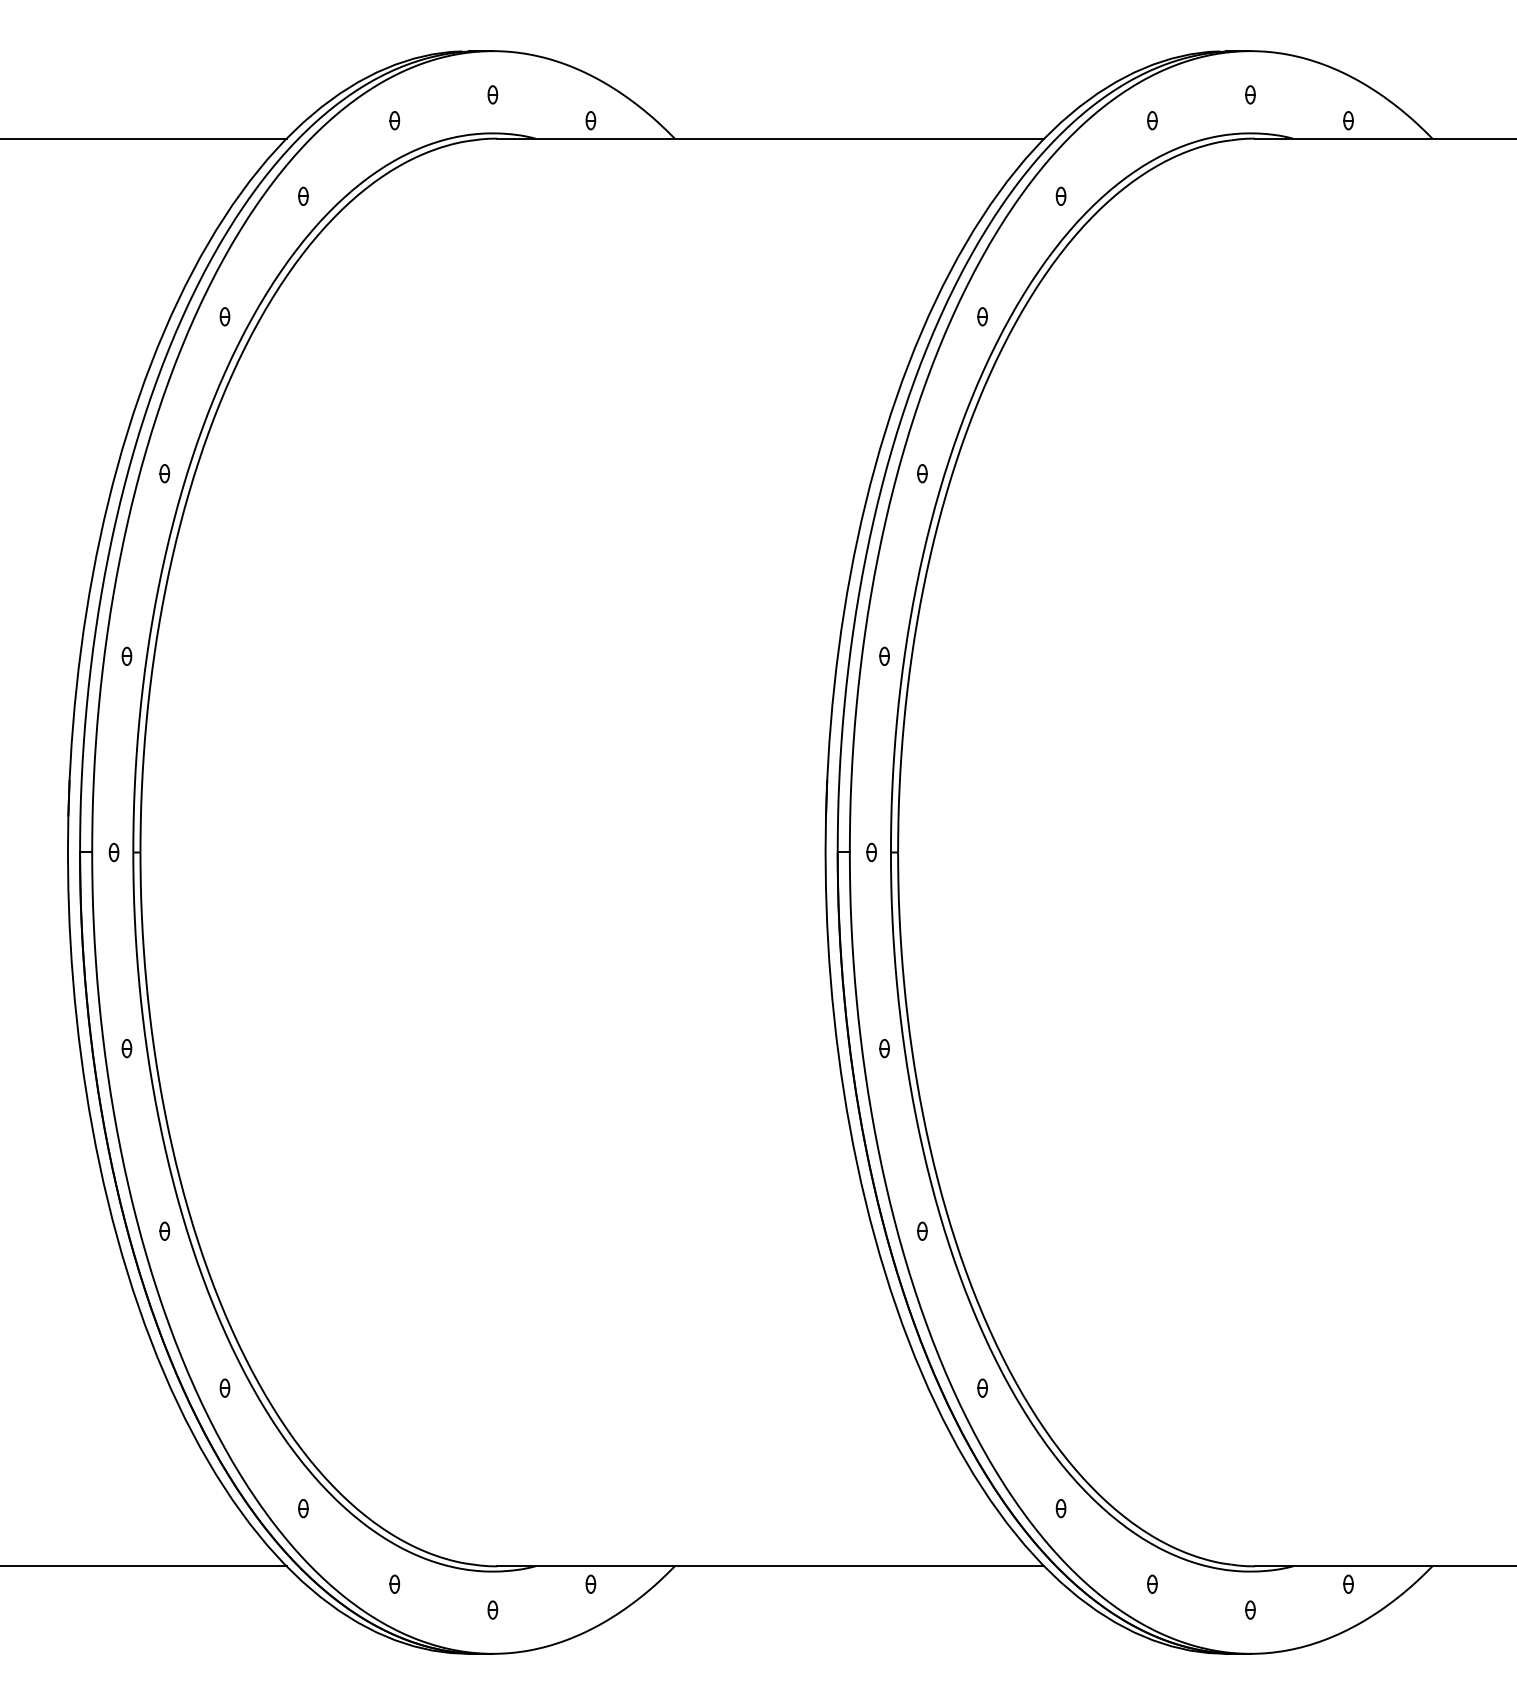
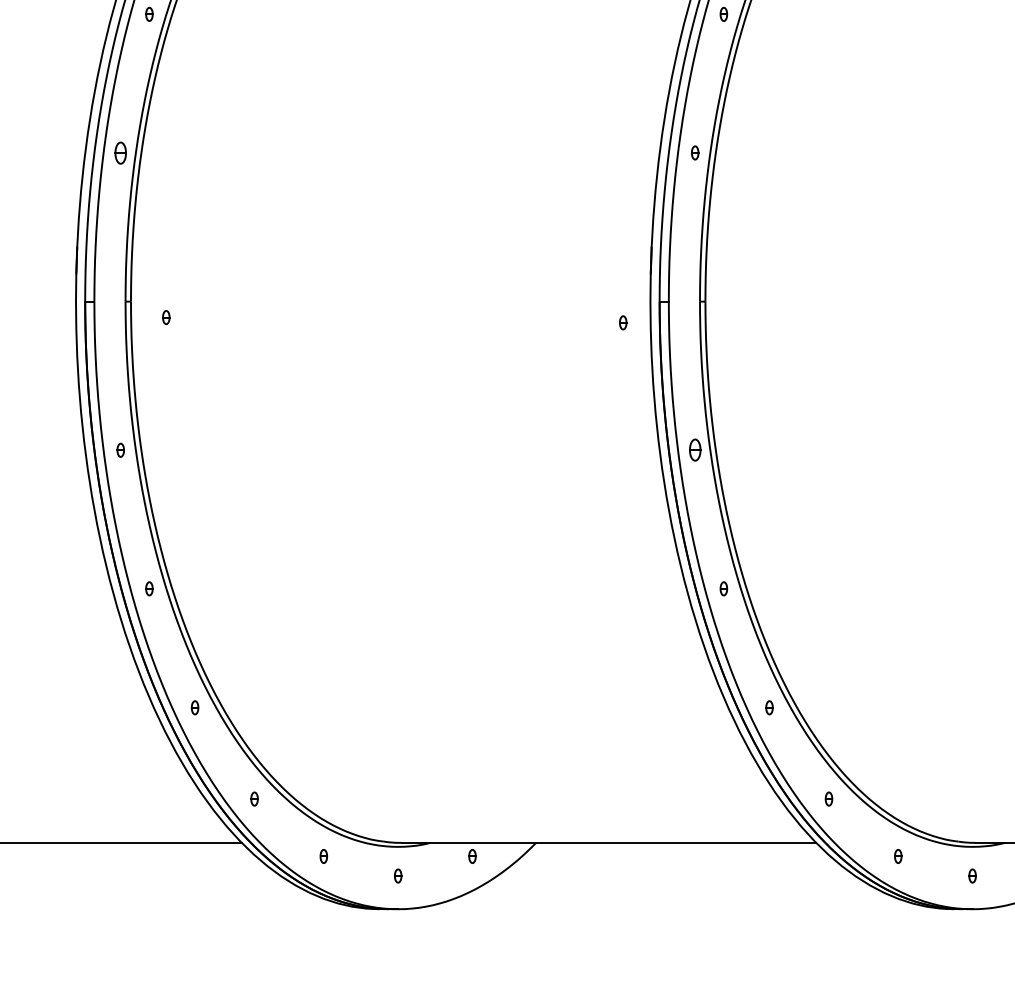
part: (126, 655) -> (120, 152), size x1.6
part: (113, 852) -> (165, 317), moved
part: (871, 852) -> (623, 322), moved
part: (884, 1048) -> (695, 450), size x1.6

